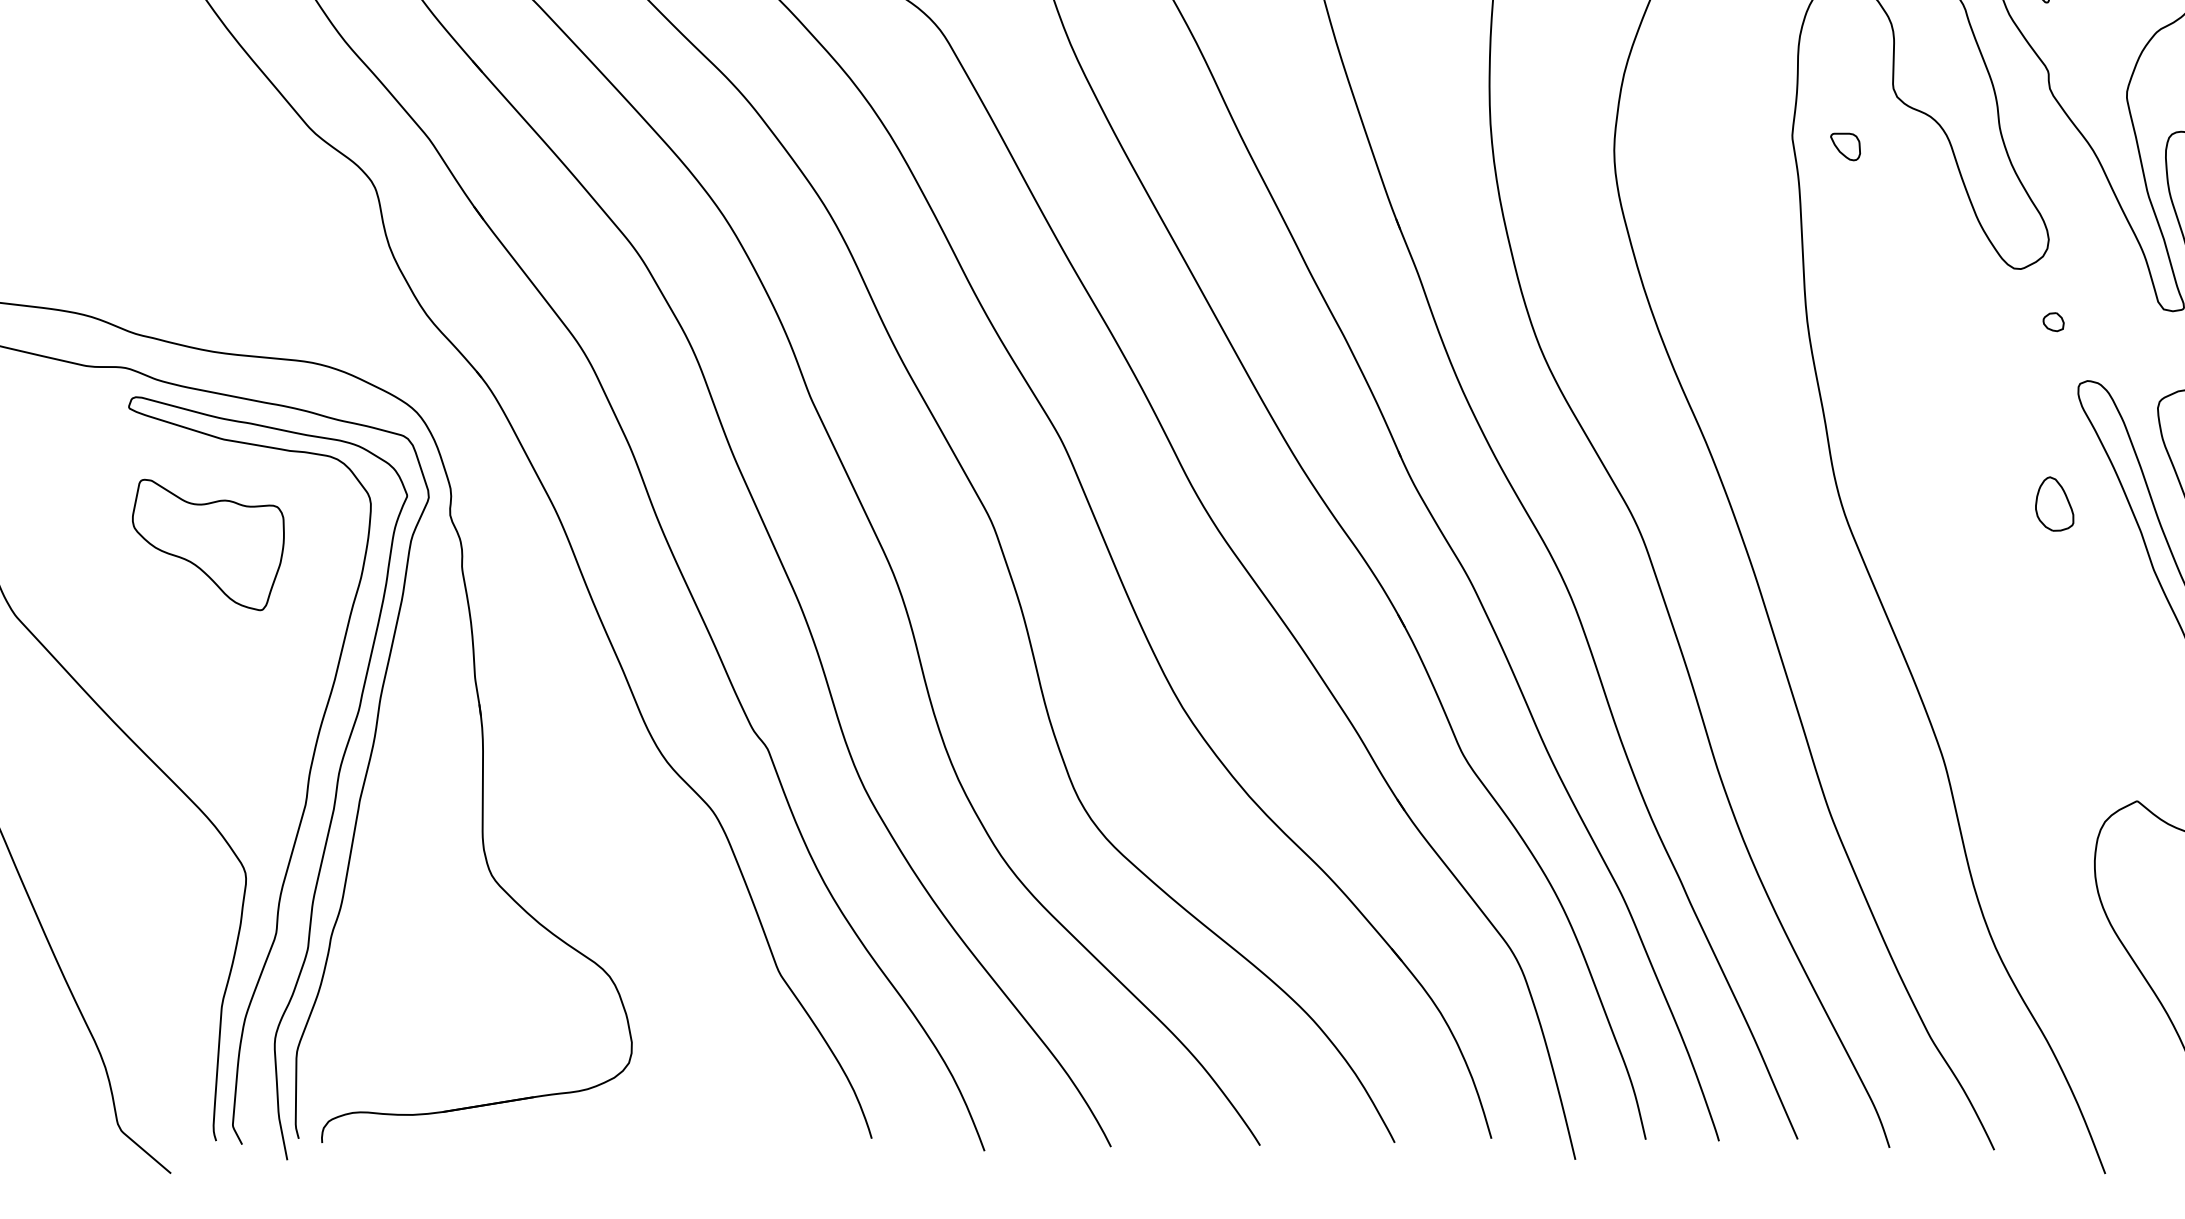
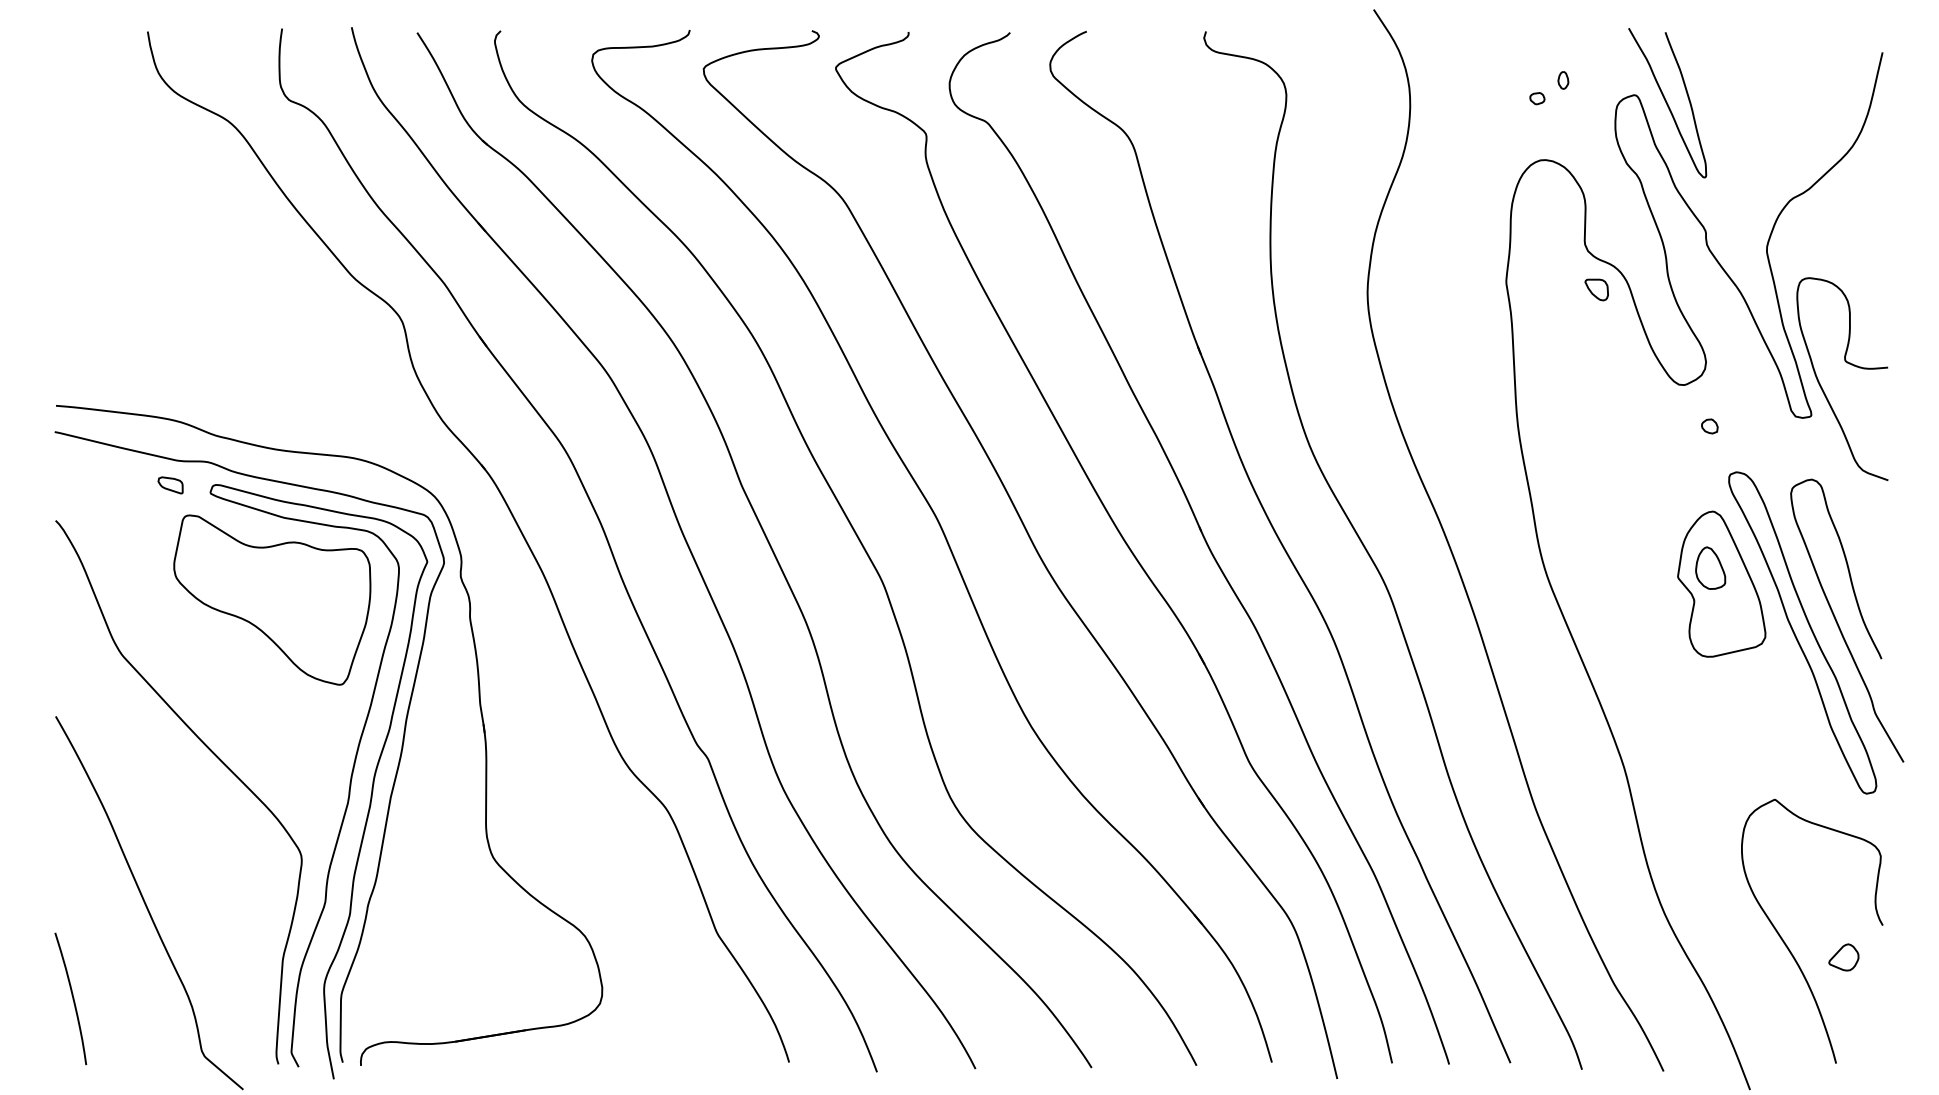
part: (1845, 146) -> (1596, 289), moved
part: (77, 397) -> (170, 485), added
part: (2068, 523) -> (1721, 583), added
part: (208, 544) -> (272, 599), size x1.67

